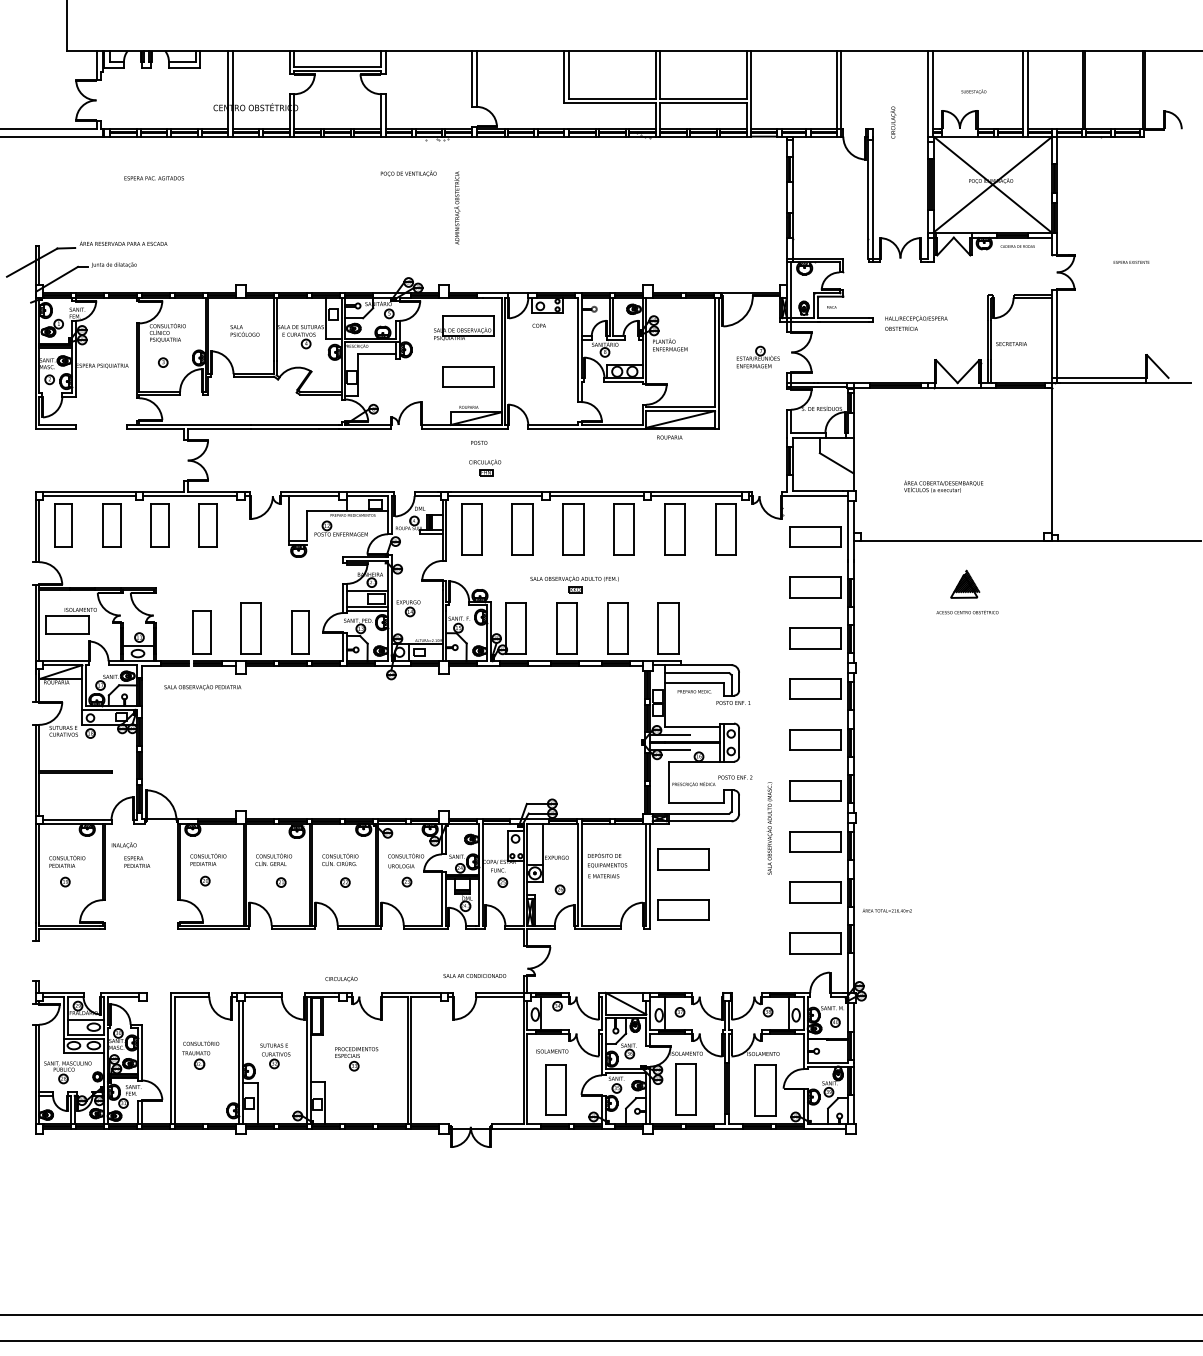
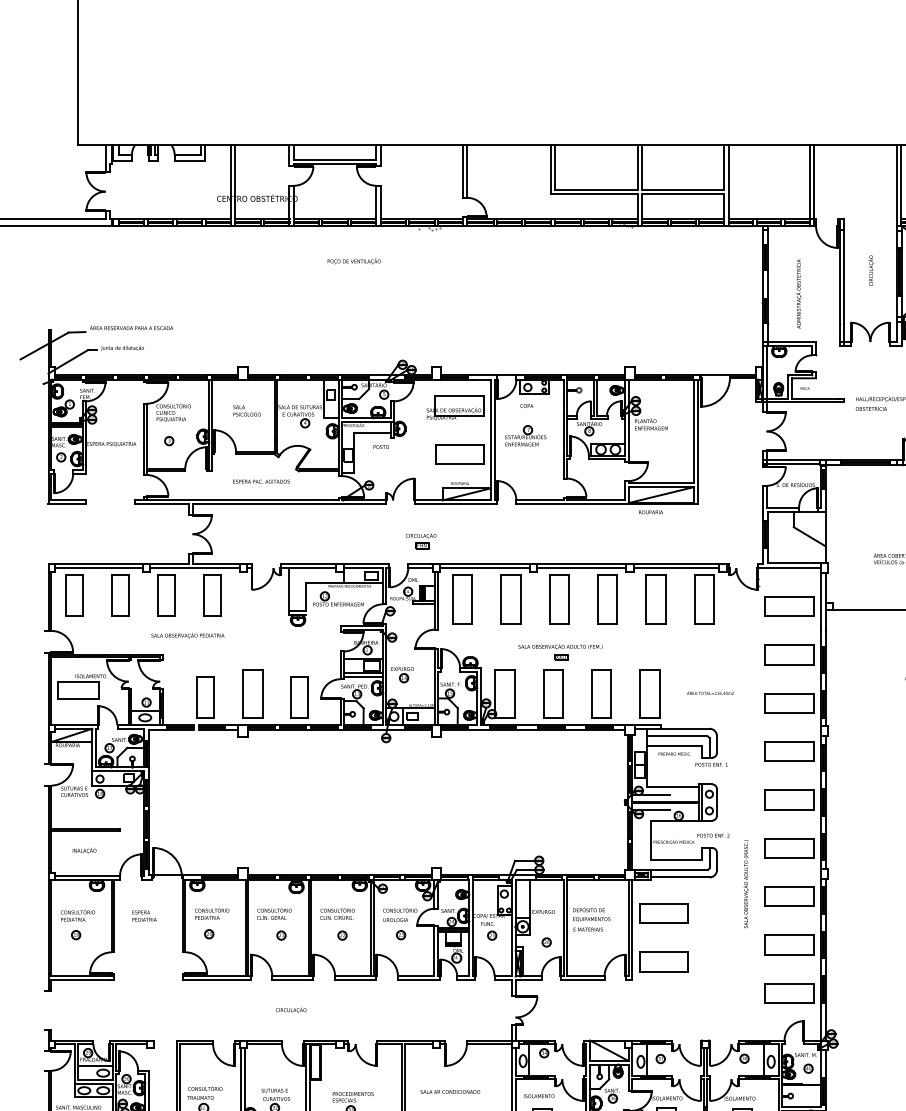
text: (893, 122) -> (871, 270), moved
text: (408, 173) -> (353, 261), moved
text: (153, 178) -> (260, 481), moved
text: (457, 207) -> (799, 293), moved
part: (757, 356) -> (525, 435), moved
text: (479, 442) -> (381, 446), moved
part: (485, 467) -> (421, 540), moved
text: (202, 687) -> (187, 635), moved
text: (123, 845) -> (83, 850), moved
text: (886, 910) -> (709, 692), moved
text: (474, 975) -> (450, 1091), moved
text: (341, 978) -> (291, 1009), moved

